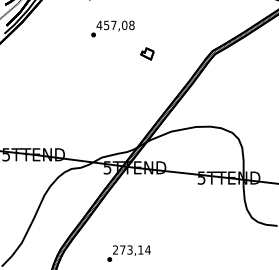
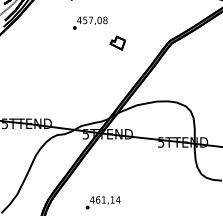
part: (147, 53) -> (117, 42), size x1.43
text: (122, 249) -> (97, 199), 273,14 -> 461,14

